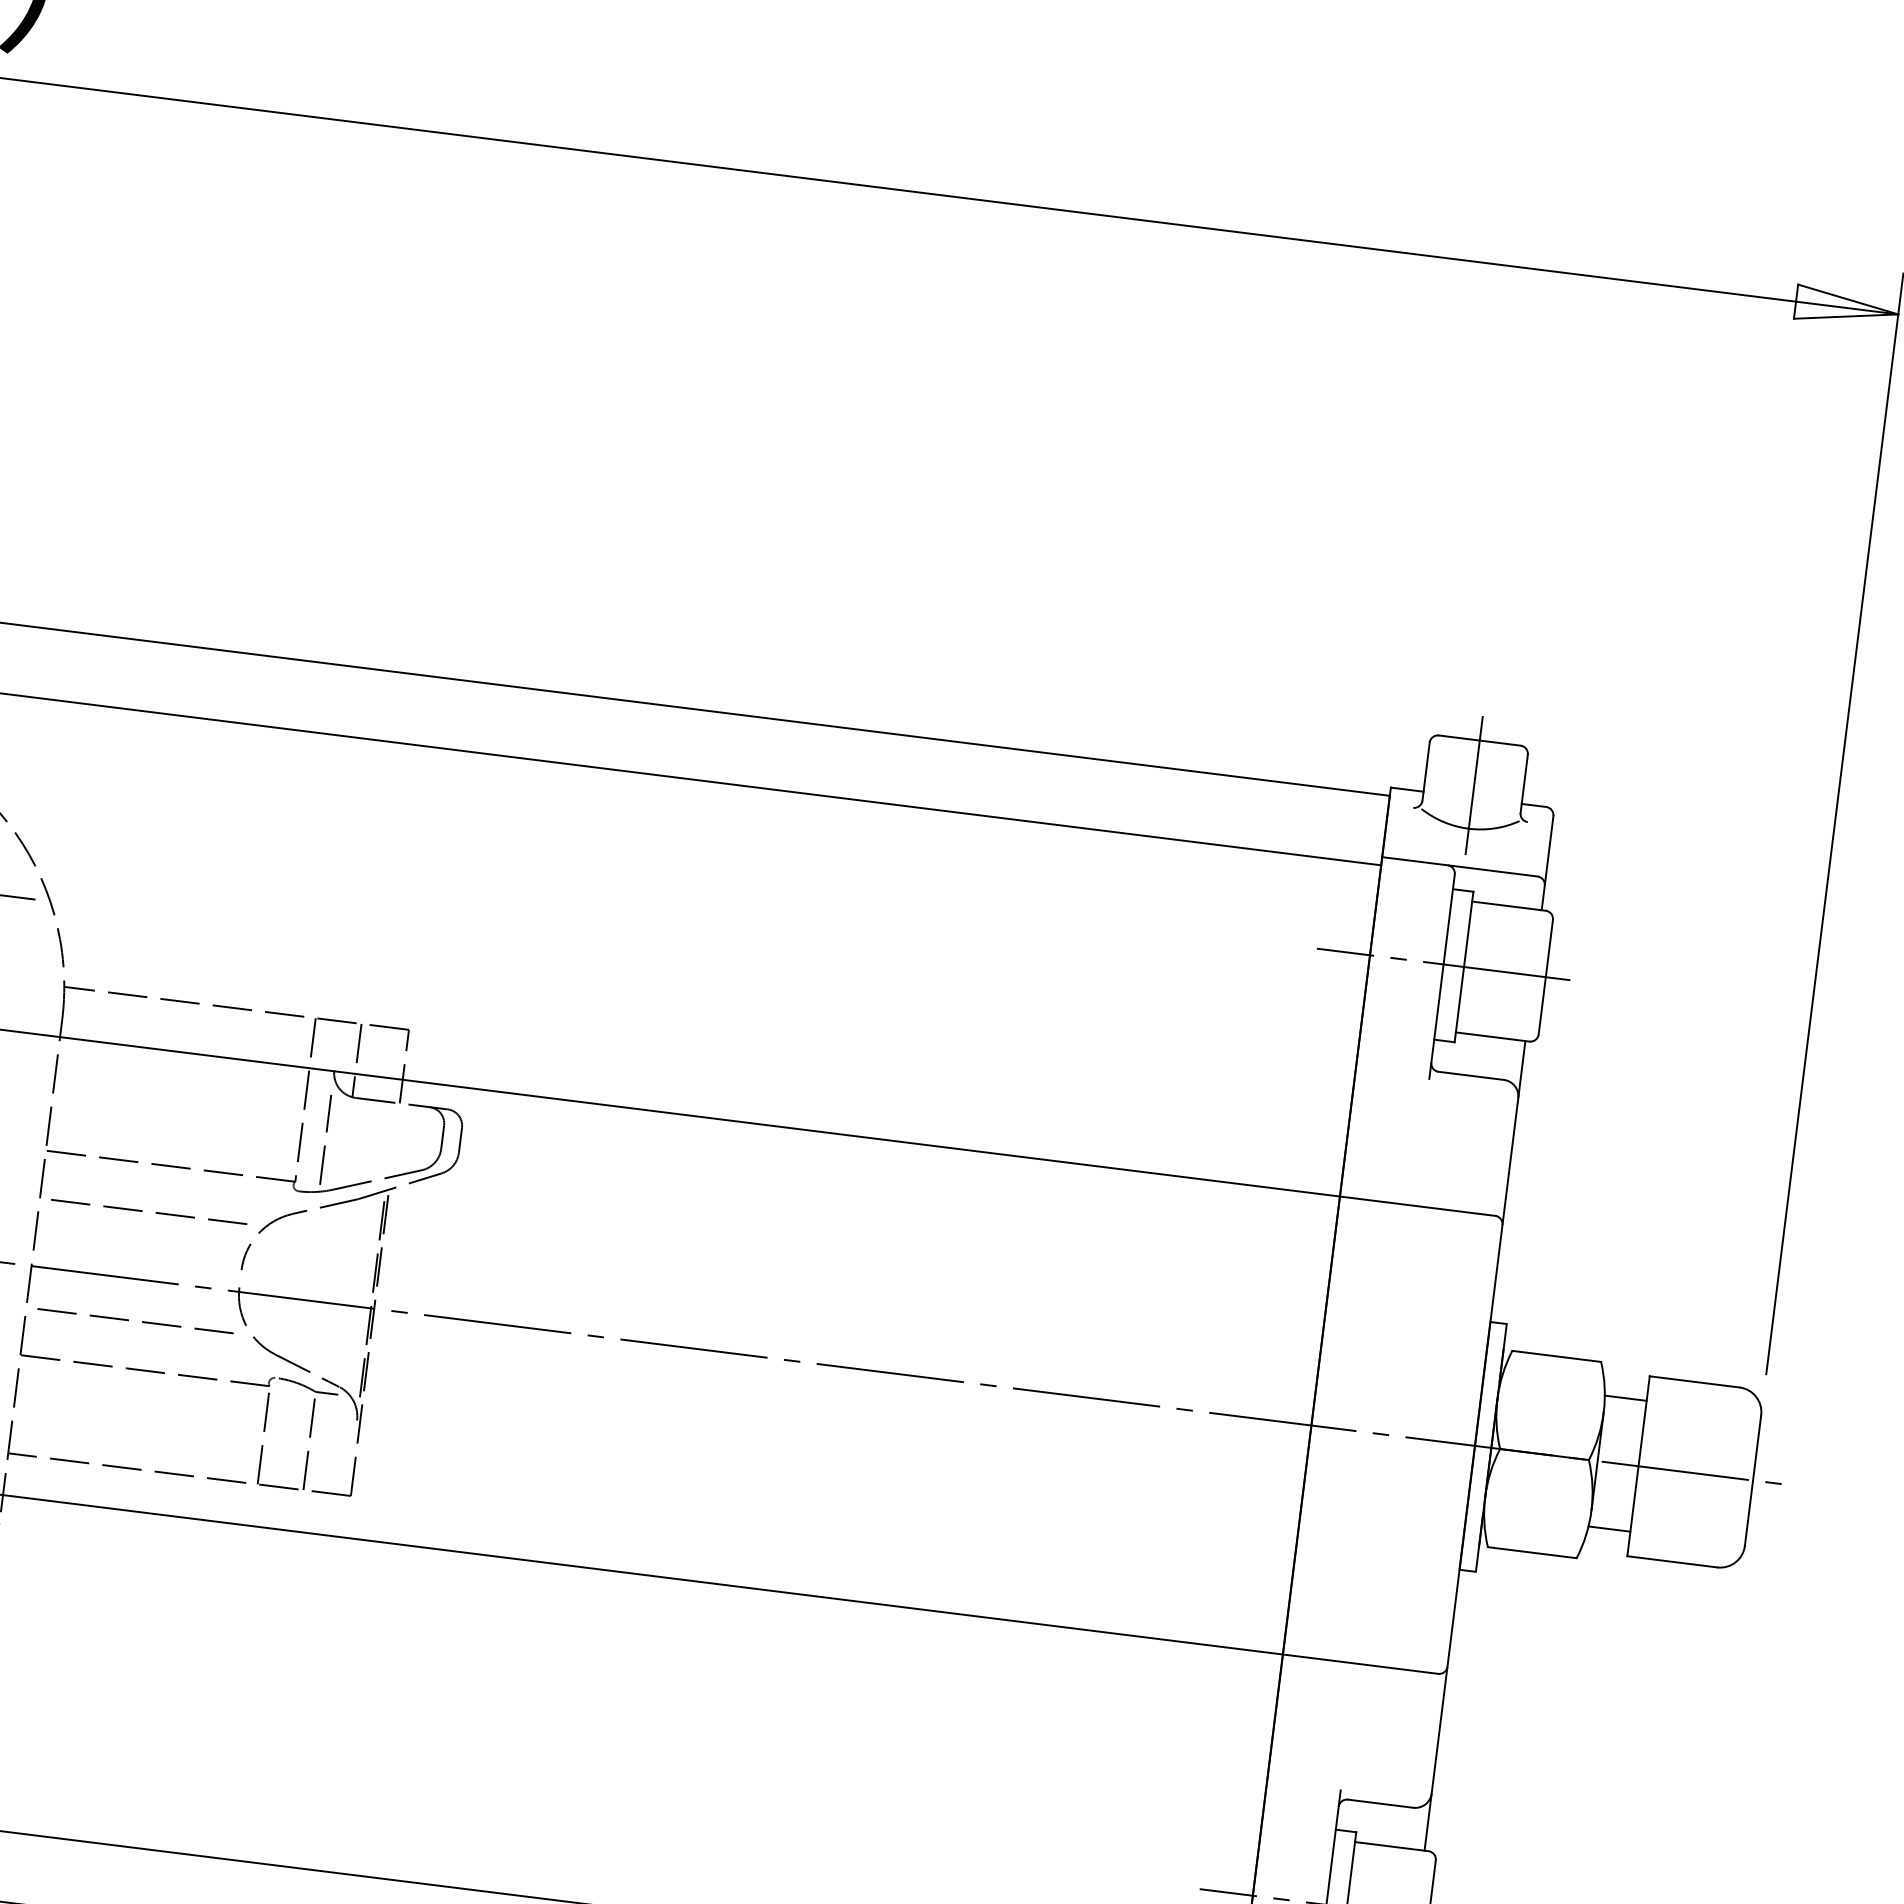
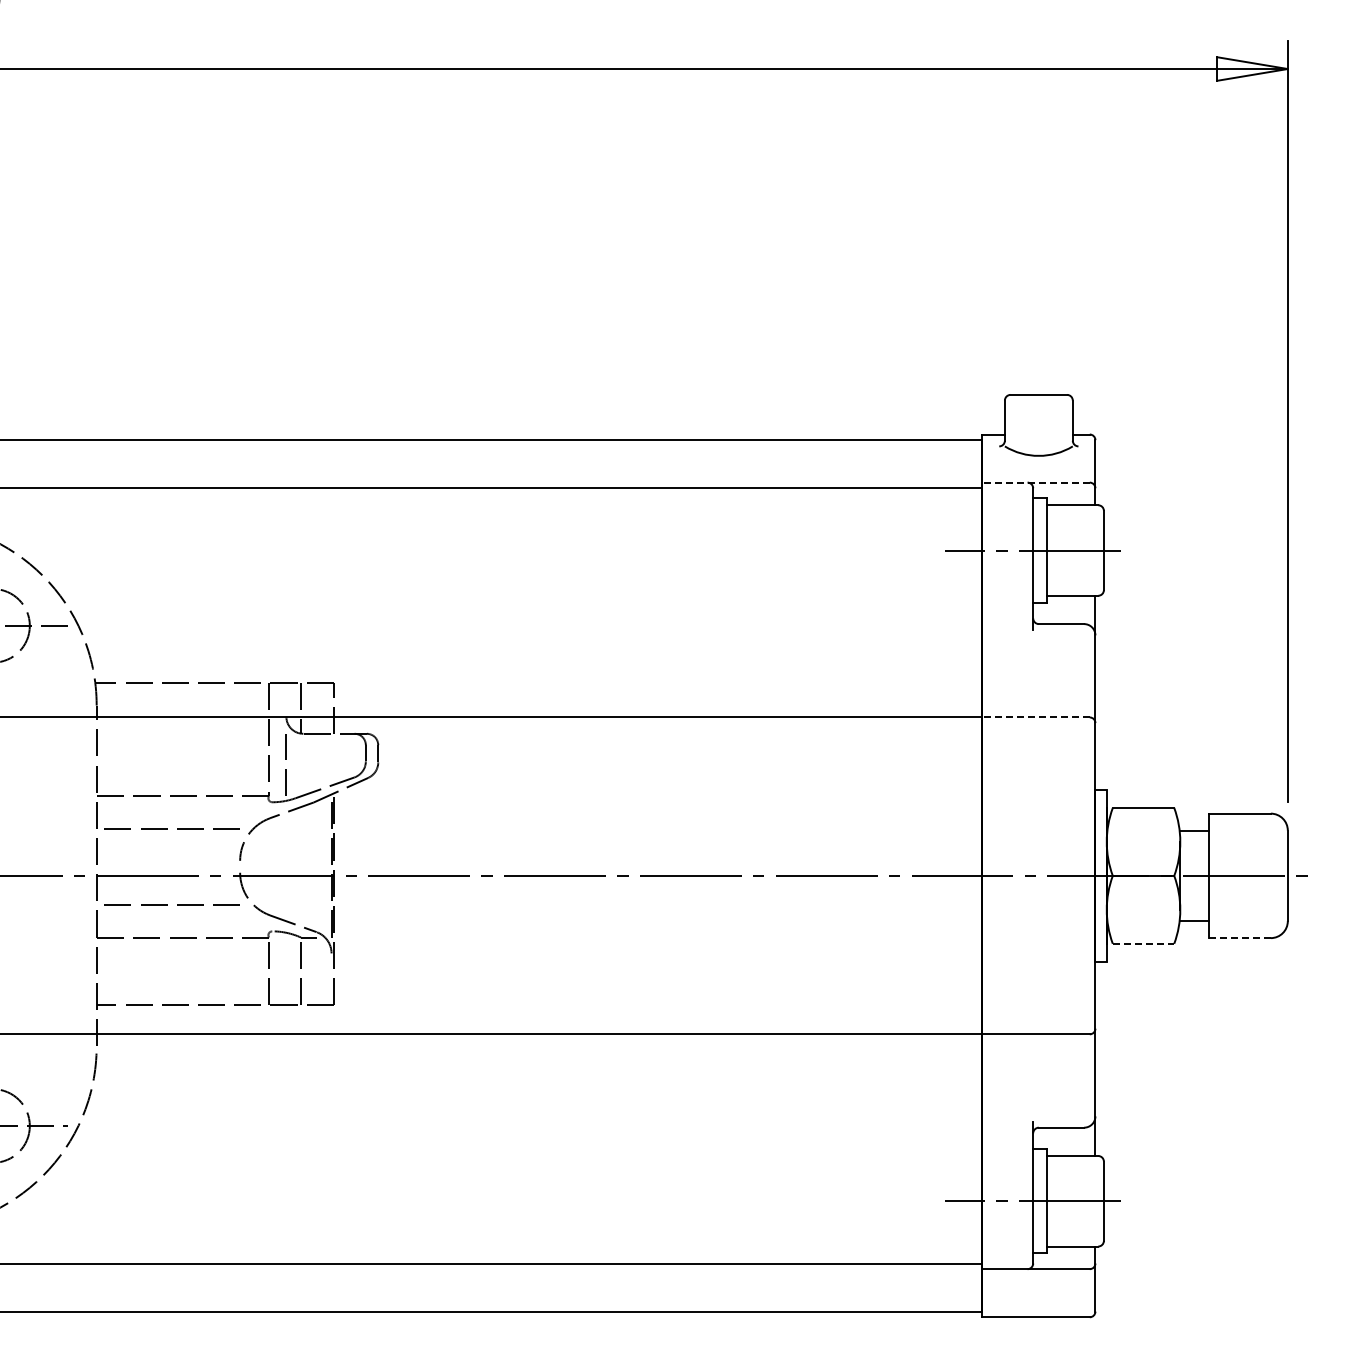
line: (1473, 784) -> (1038, 425), removed
line: (1460, 866) -> (1036, 482), solid -> dashed
line: (1418, 1206) -> (1036, 717), solid -> dashed
line: (1532, 1552) -> (1143, 943), solid -> dashed
line: (1671, 1562) -> (1239, 938), solid -> dashed

